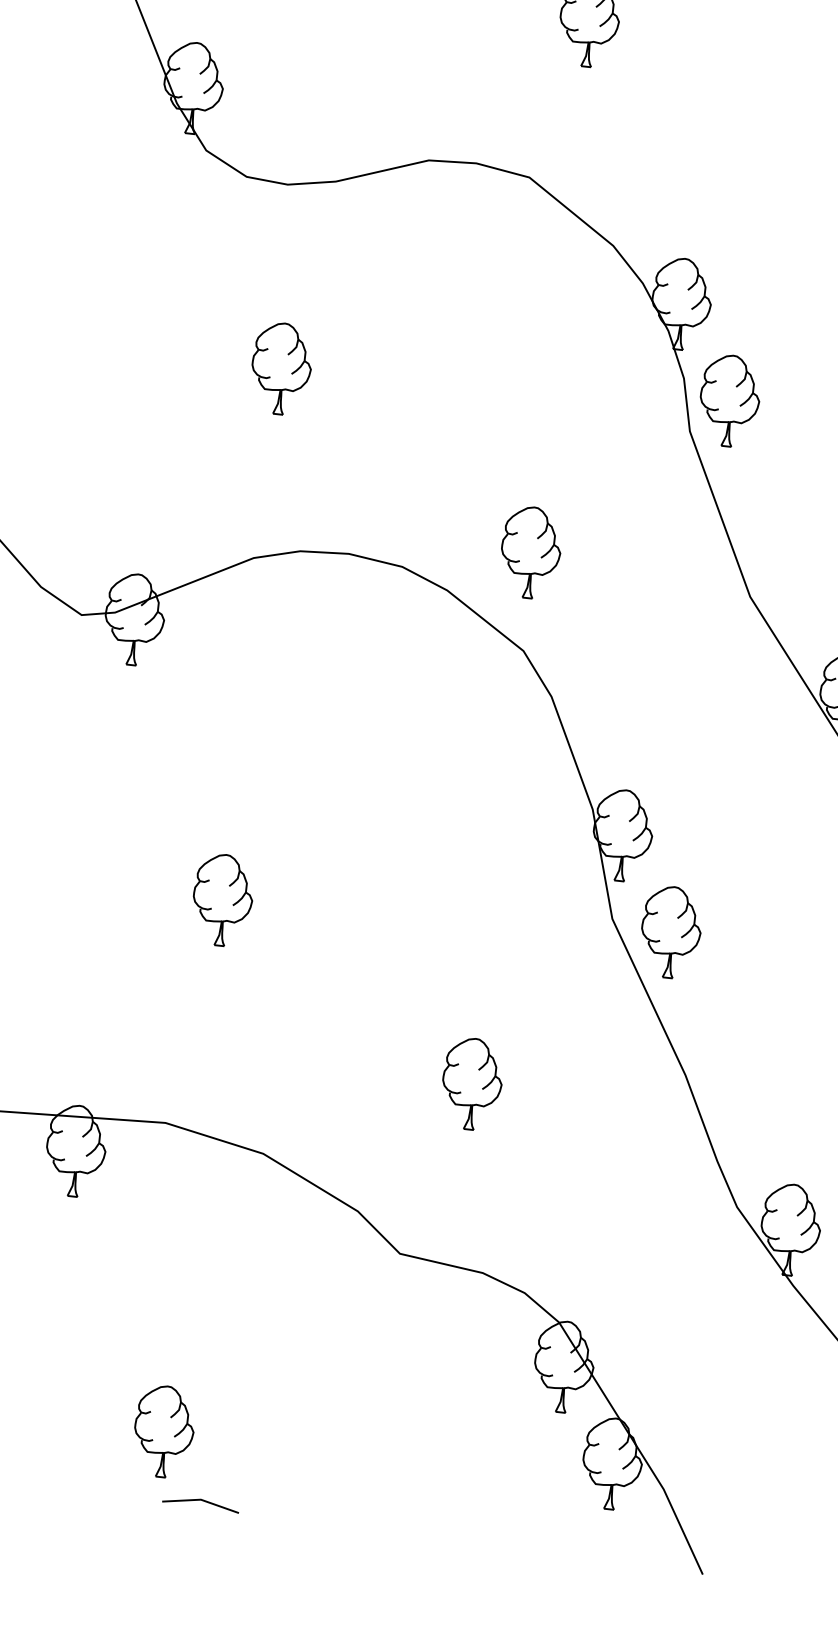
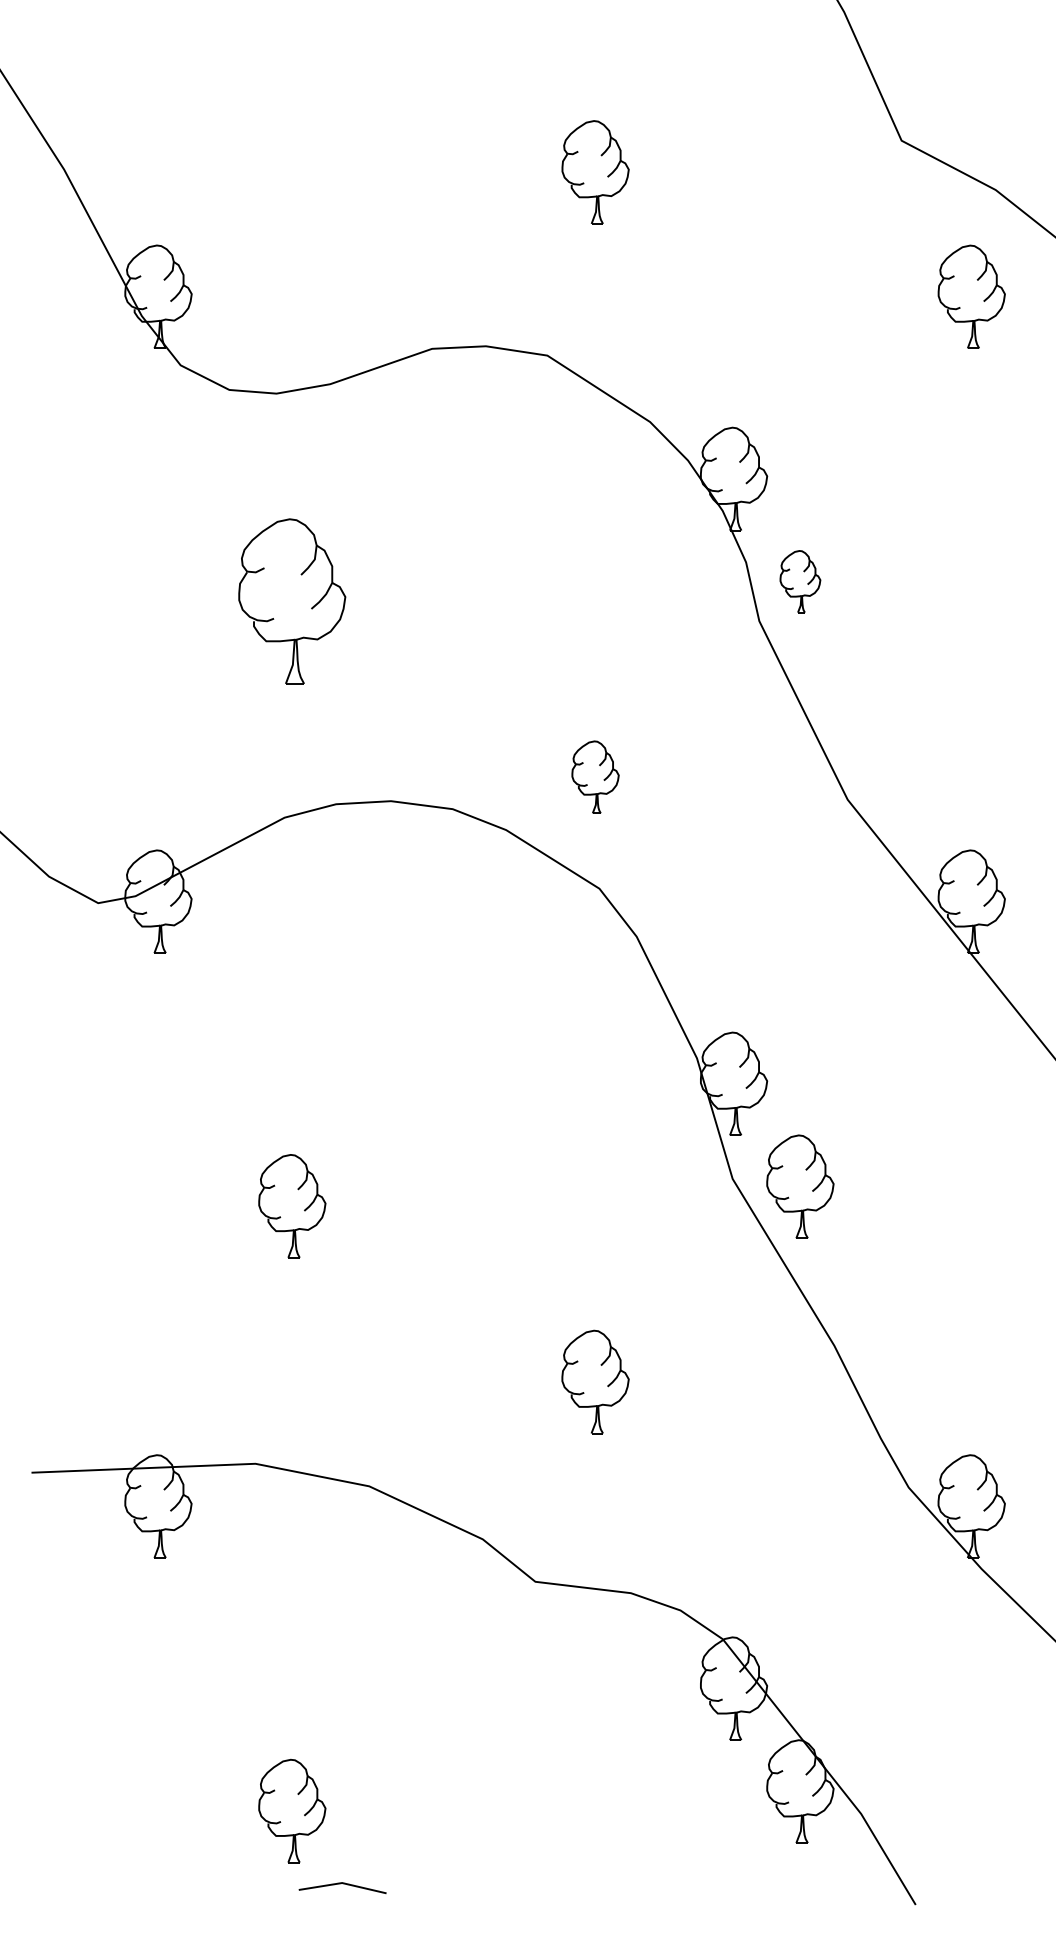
part: (281, 368) -> (292, 601), size x1.6
part: (729, 400) -> (800, 581), size x0.6
part: (530, 552) -> (595, 777), size x0.7

